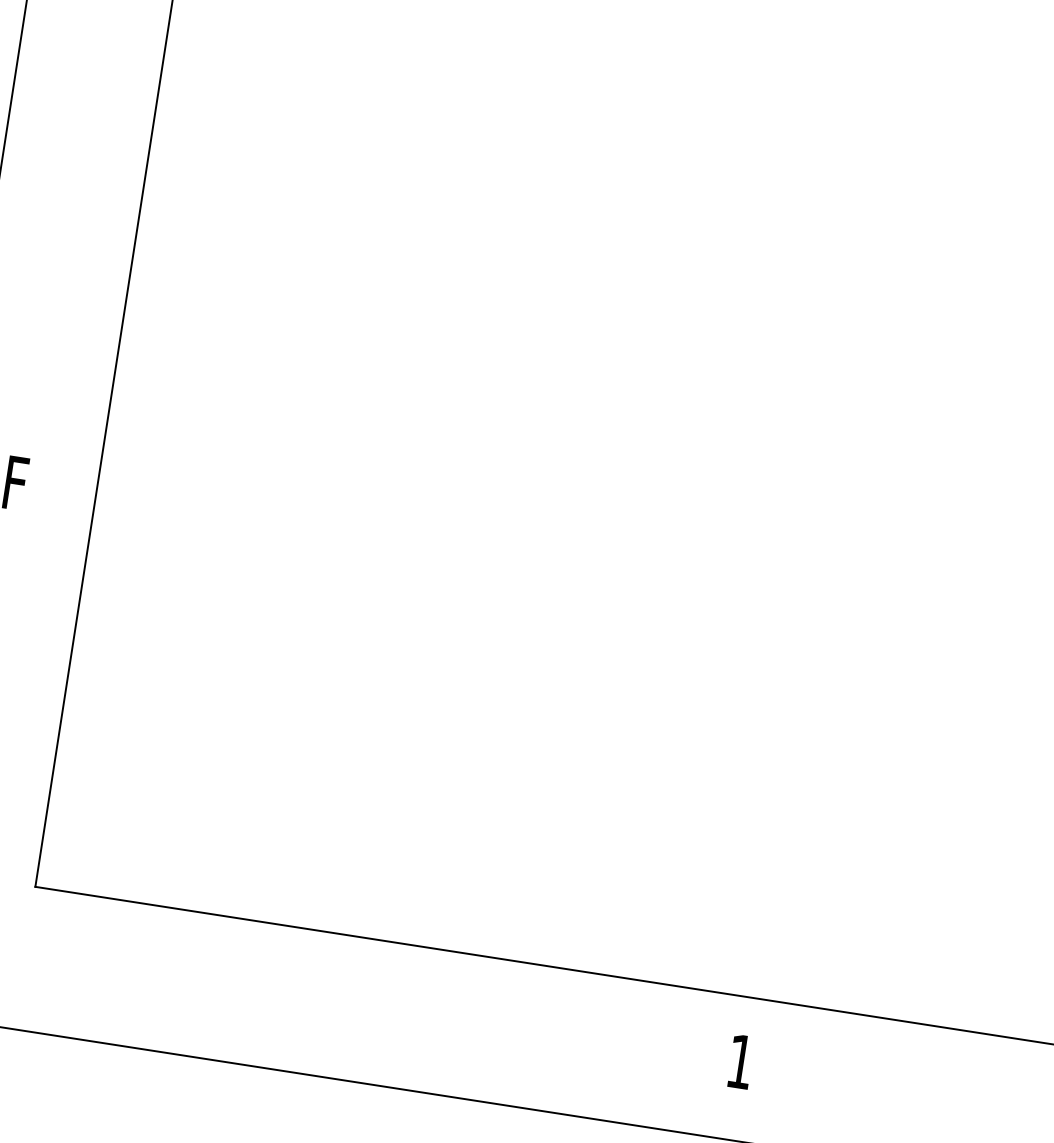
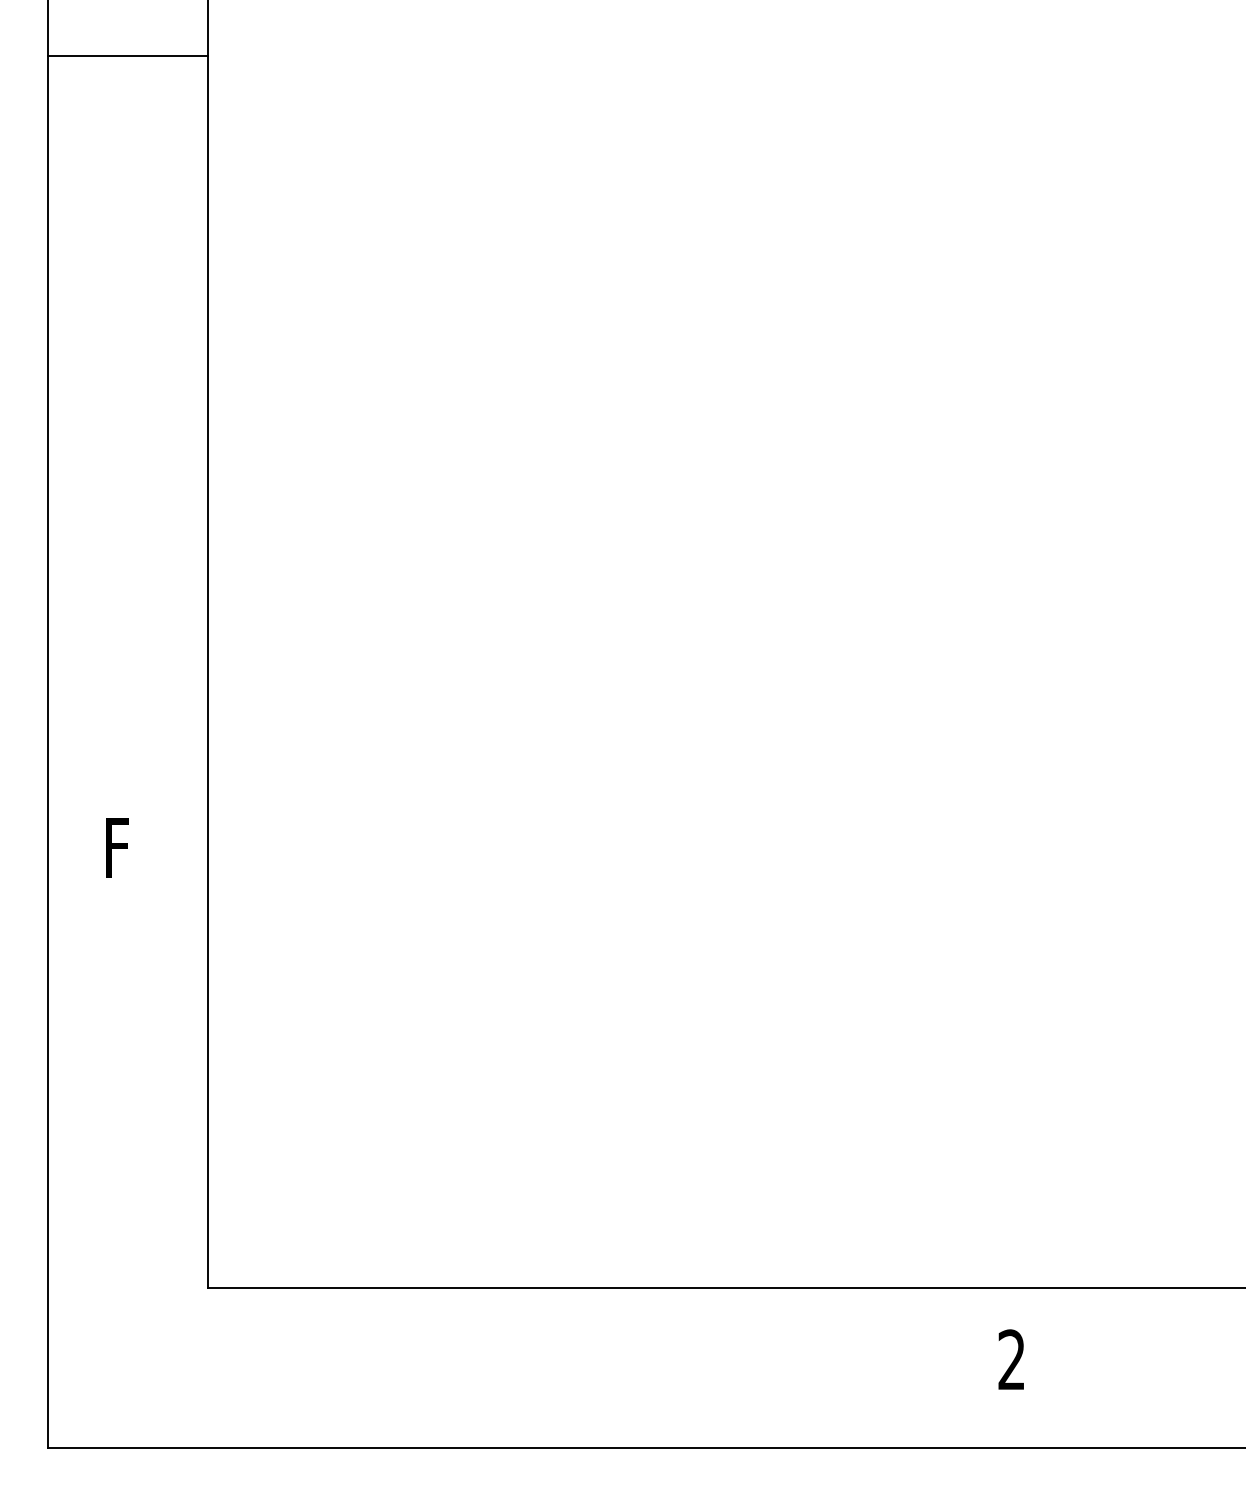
text: (740, 1061) -> (1011, 1359), 1 -> 2

